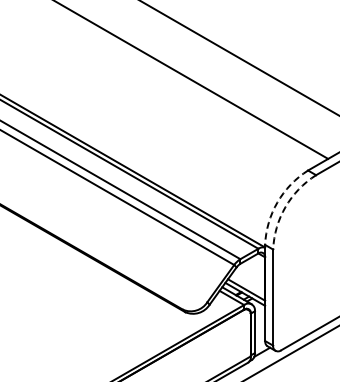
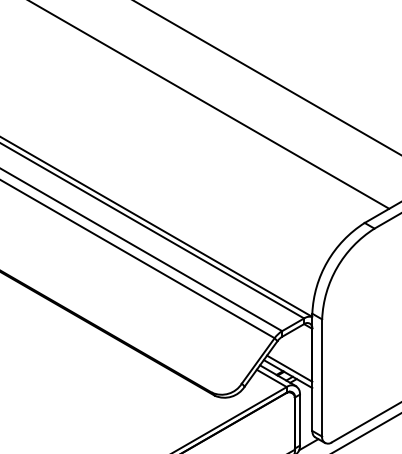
arc: (277, 202) -> (327, 261), dashed -> solid
arc: (285, 207) -> (337, 268), dashed -> solid

